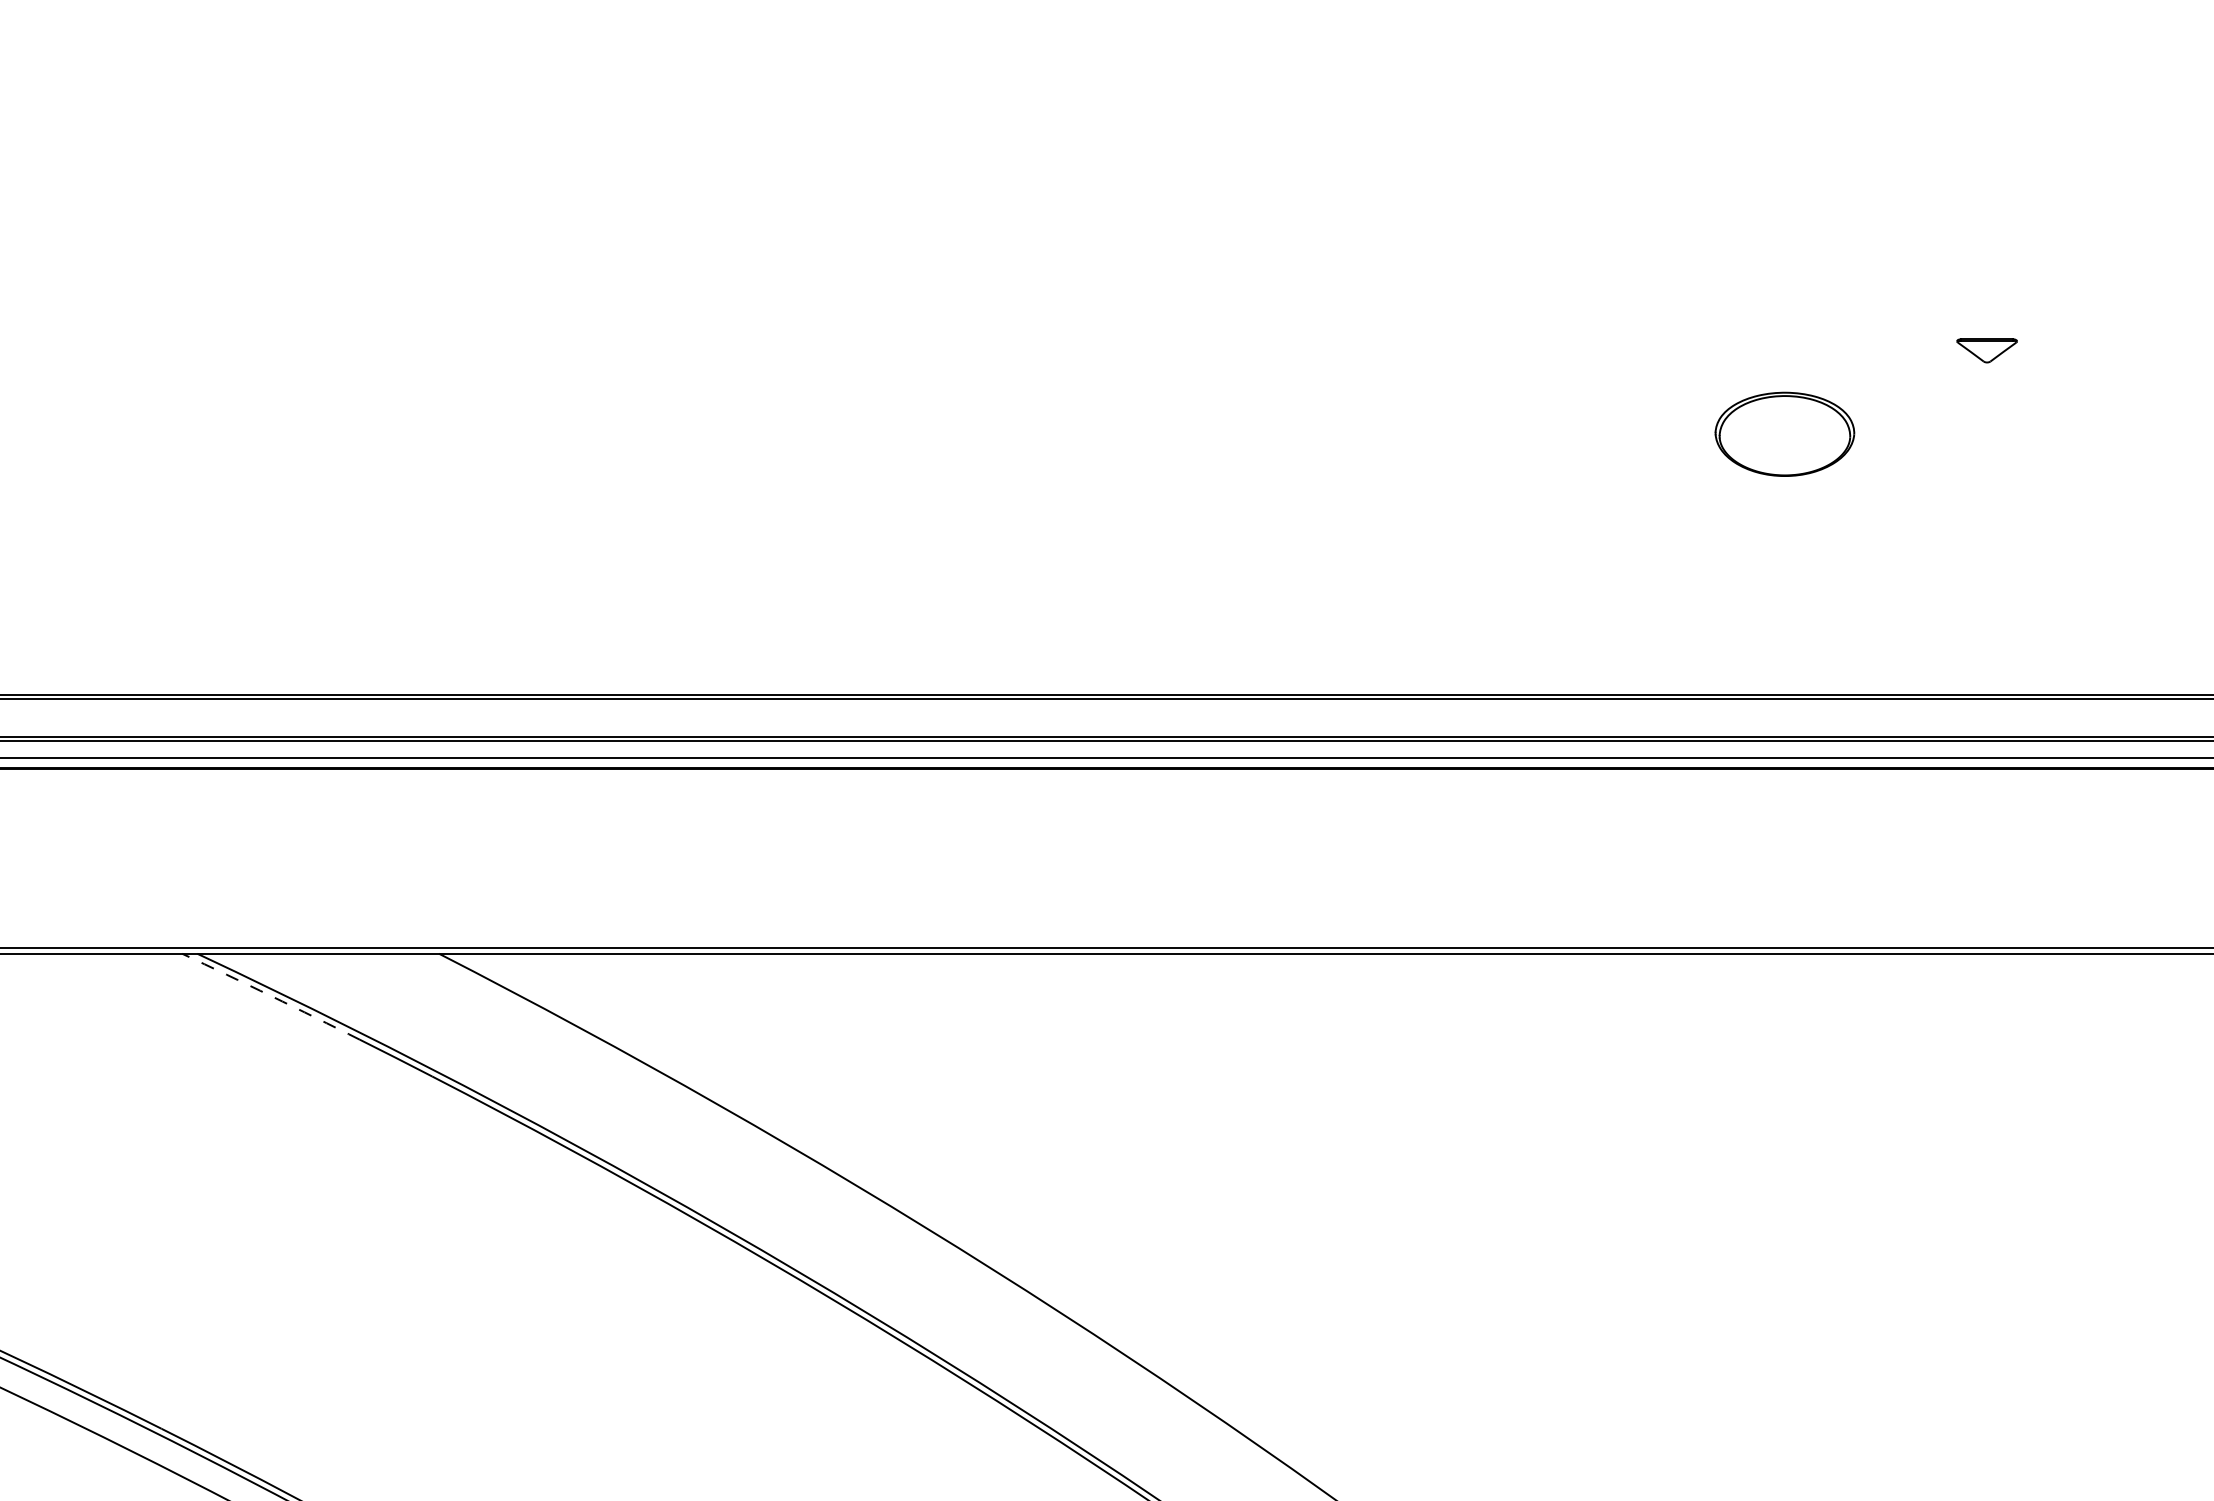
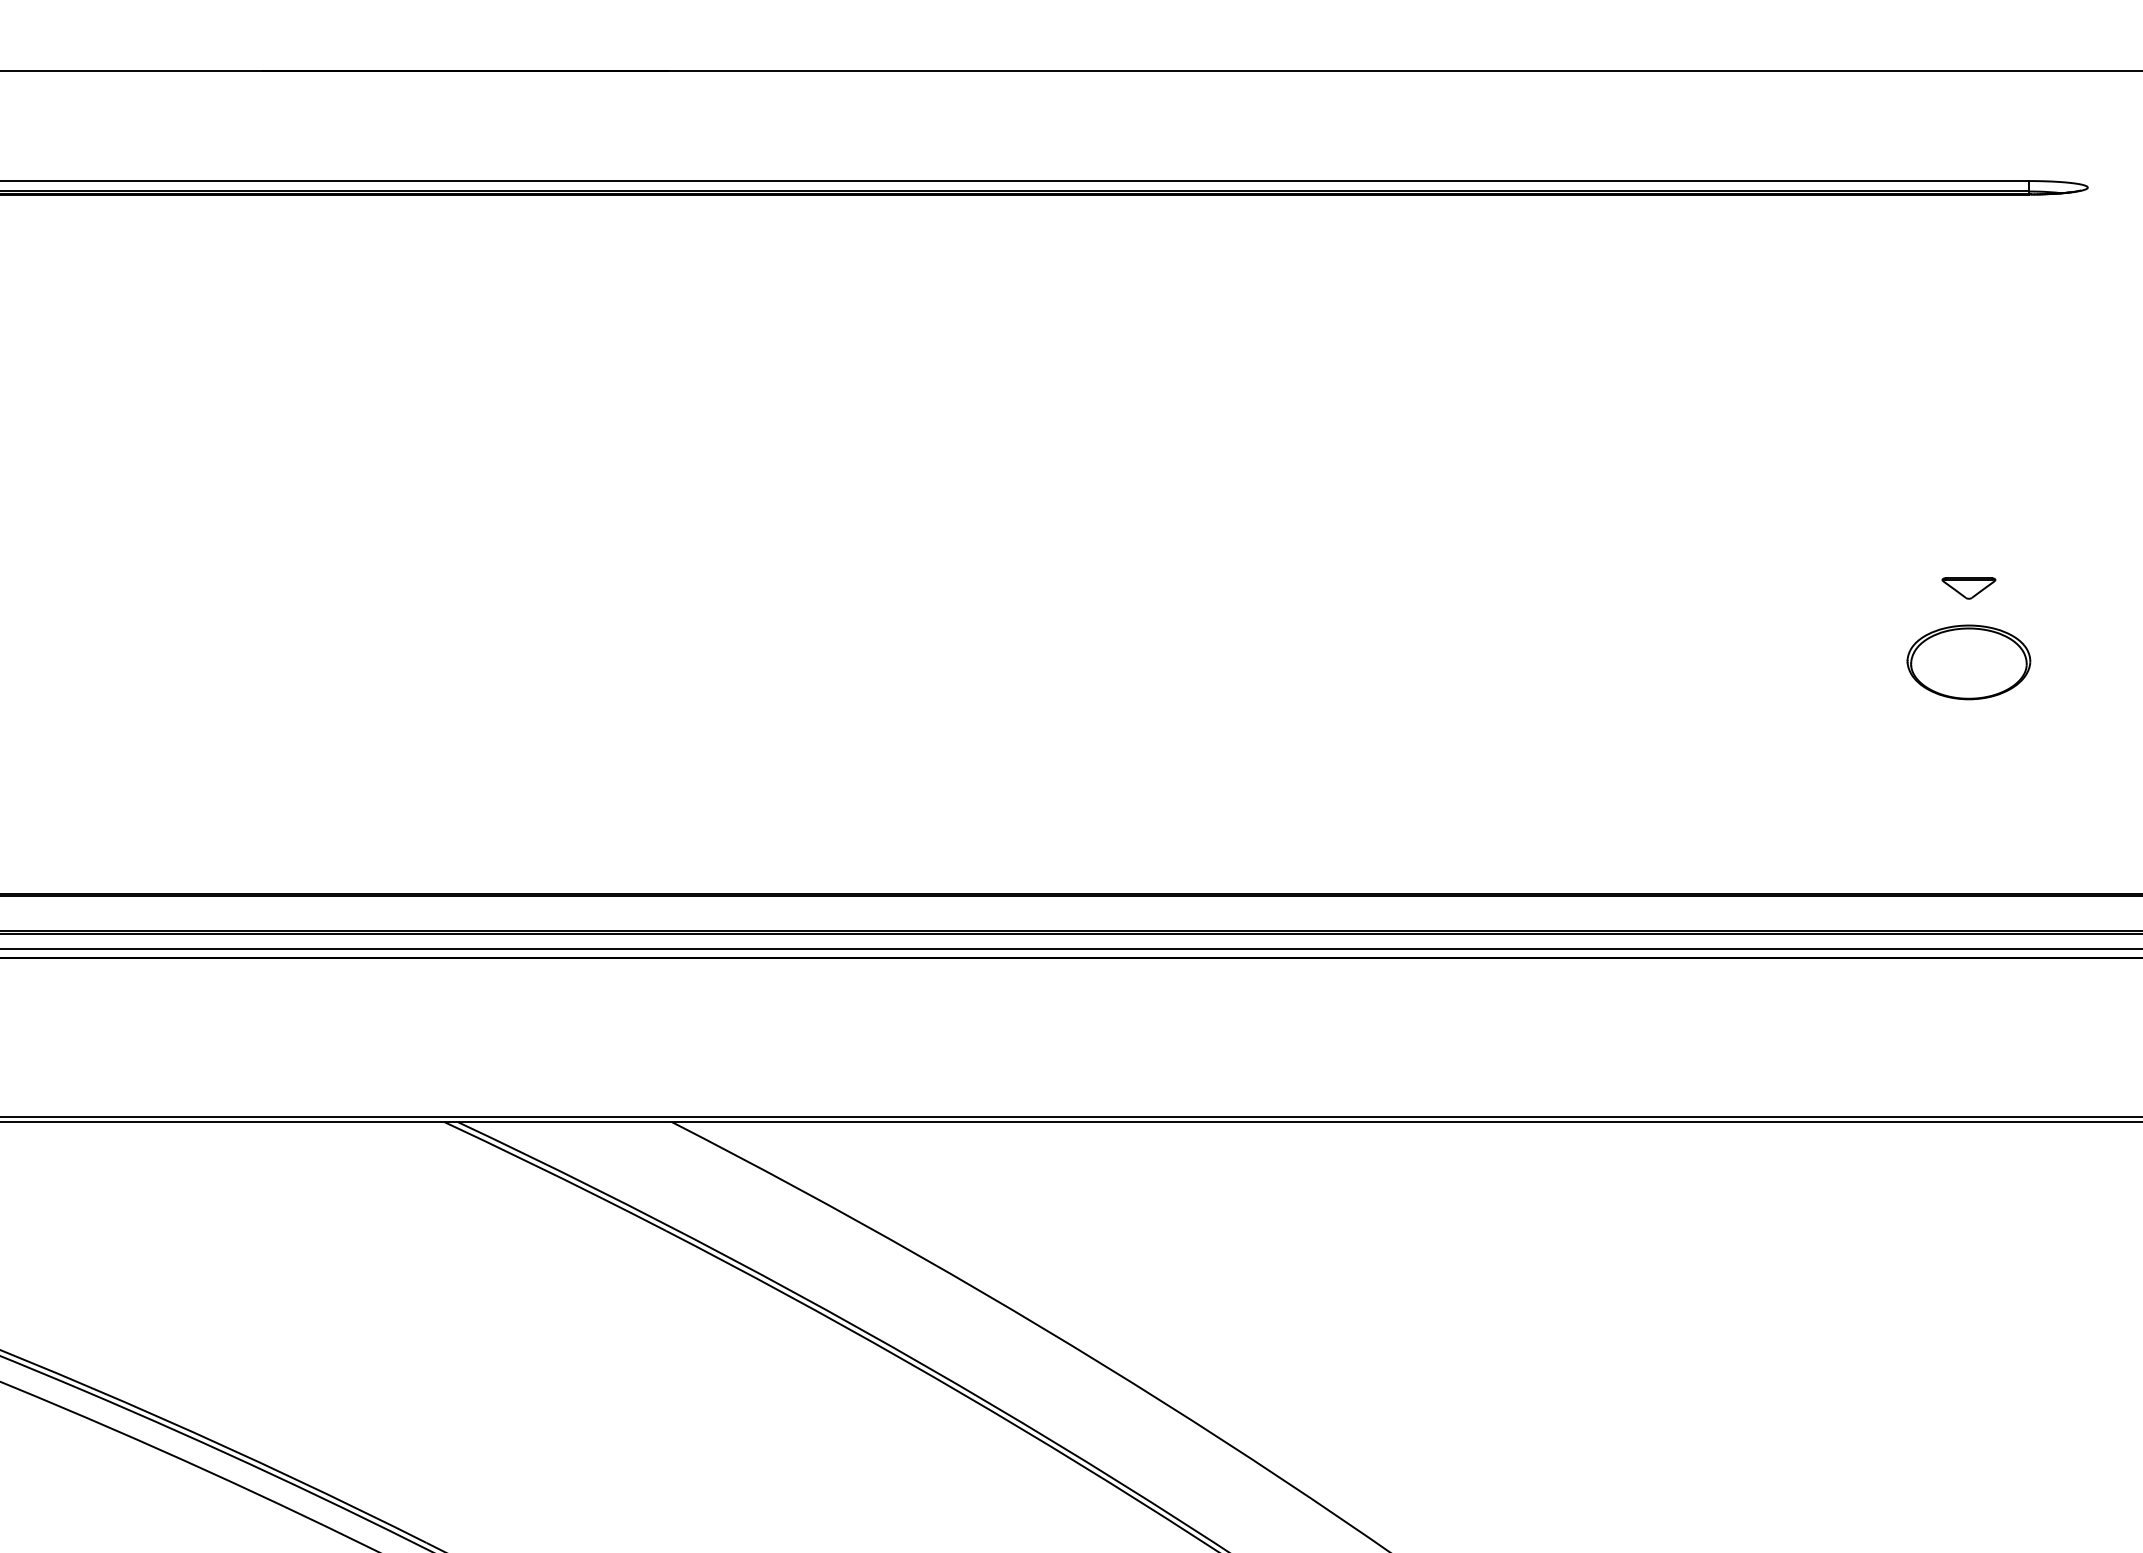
part: (1986, 350) -> (1968, 588), moved
part: (1784, 434) -> (1968, 662), moved
arc: (271, 995) -> (523, 1159), dashed -> solid

